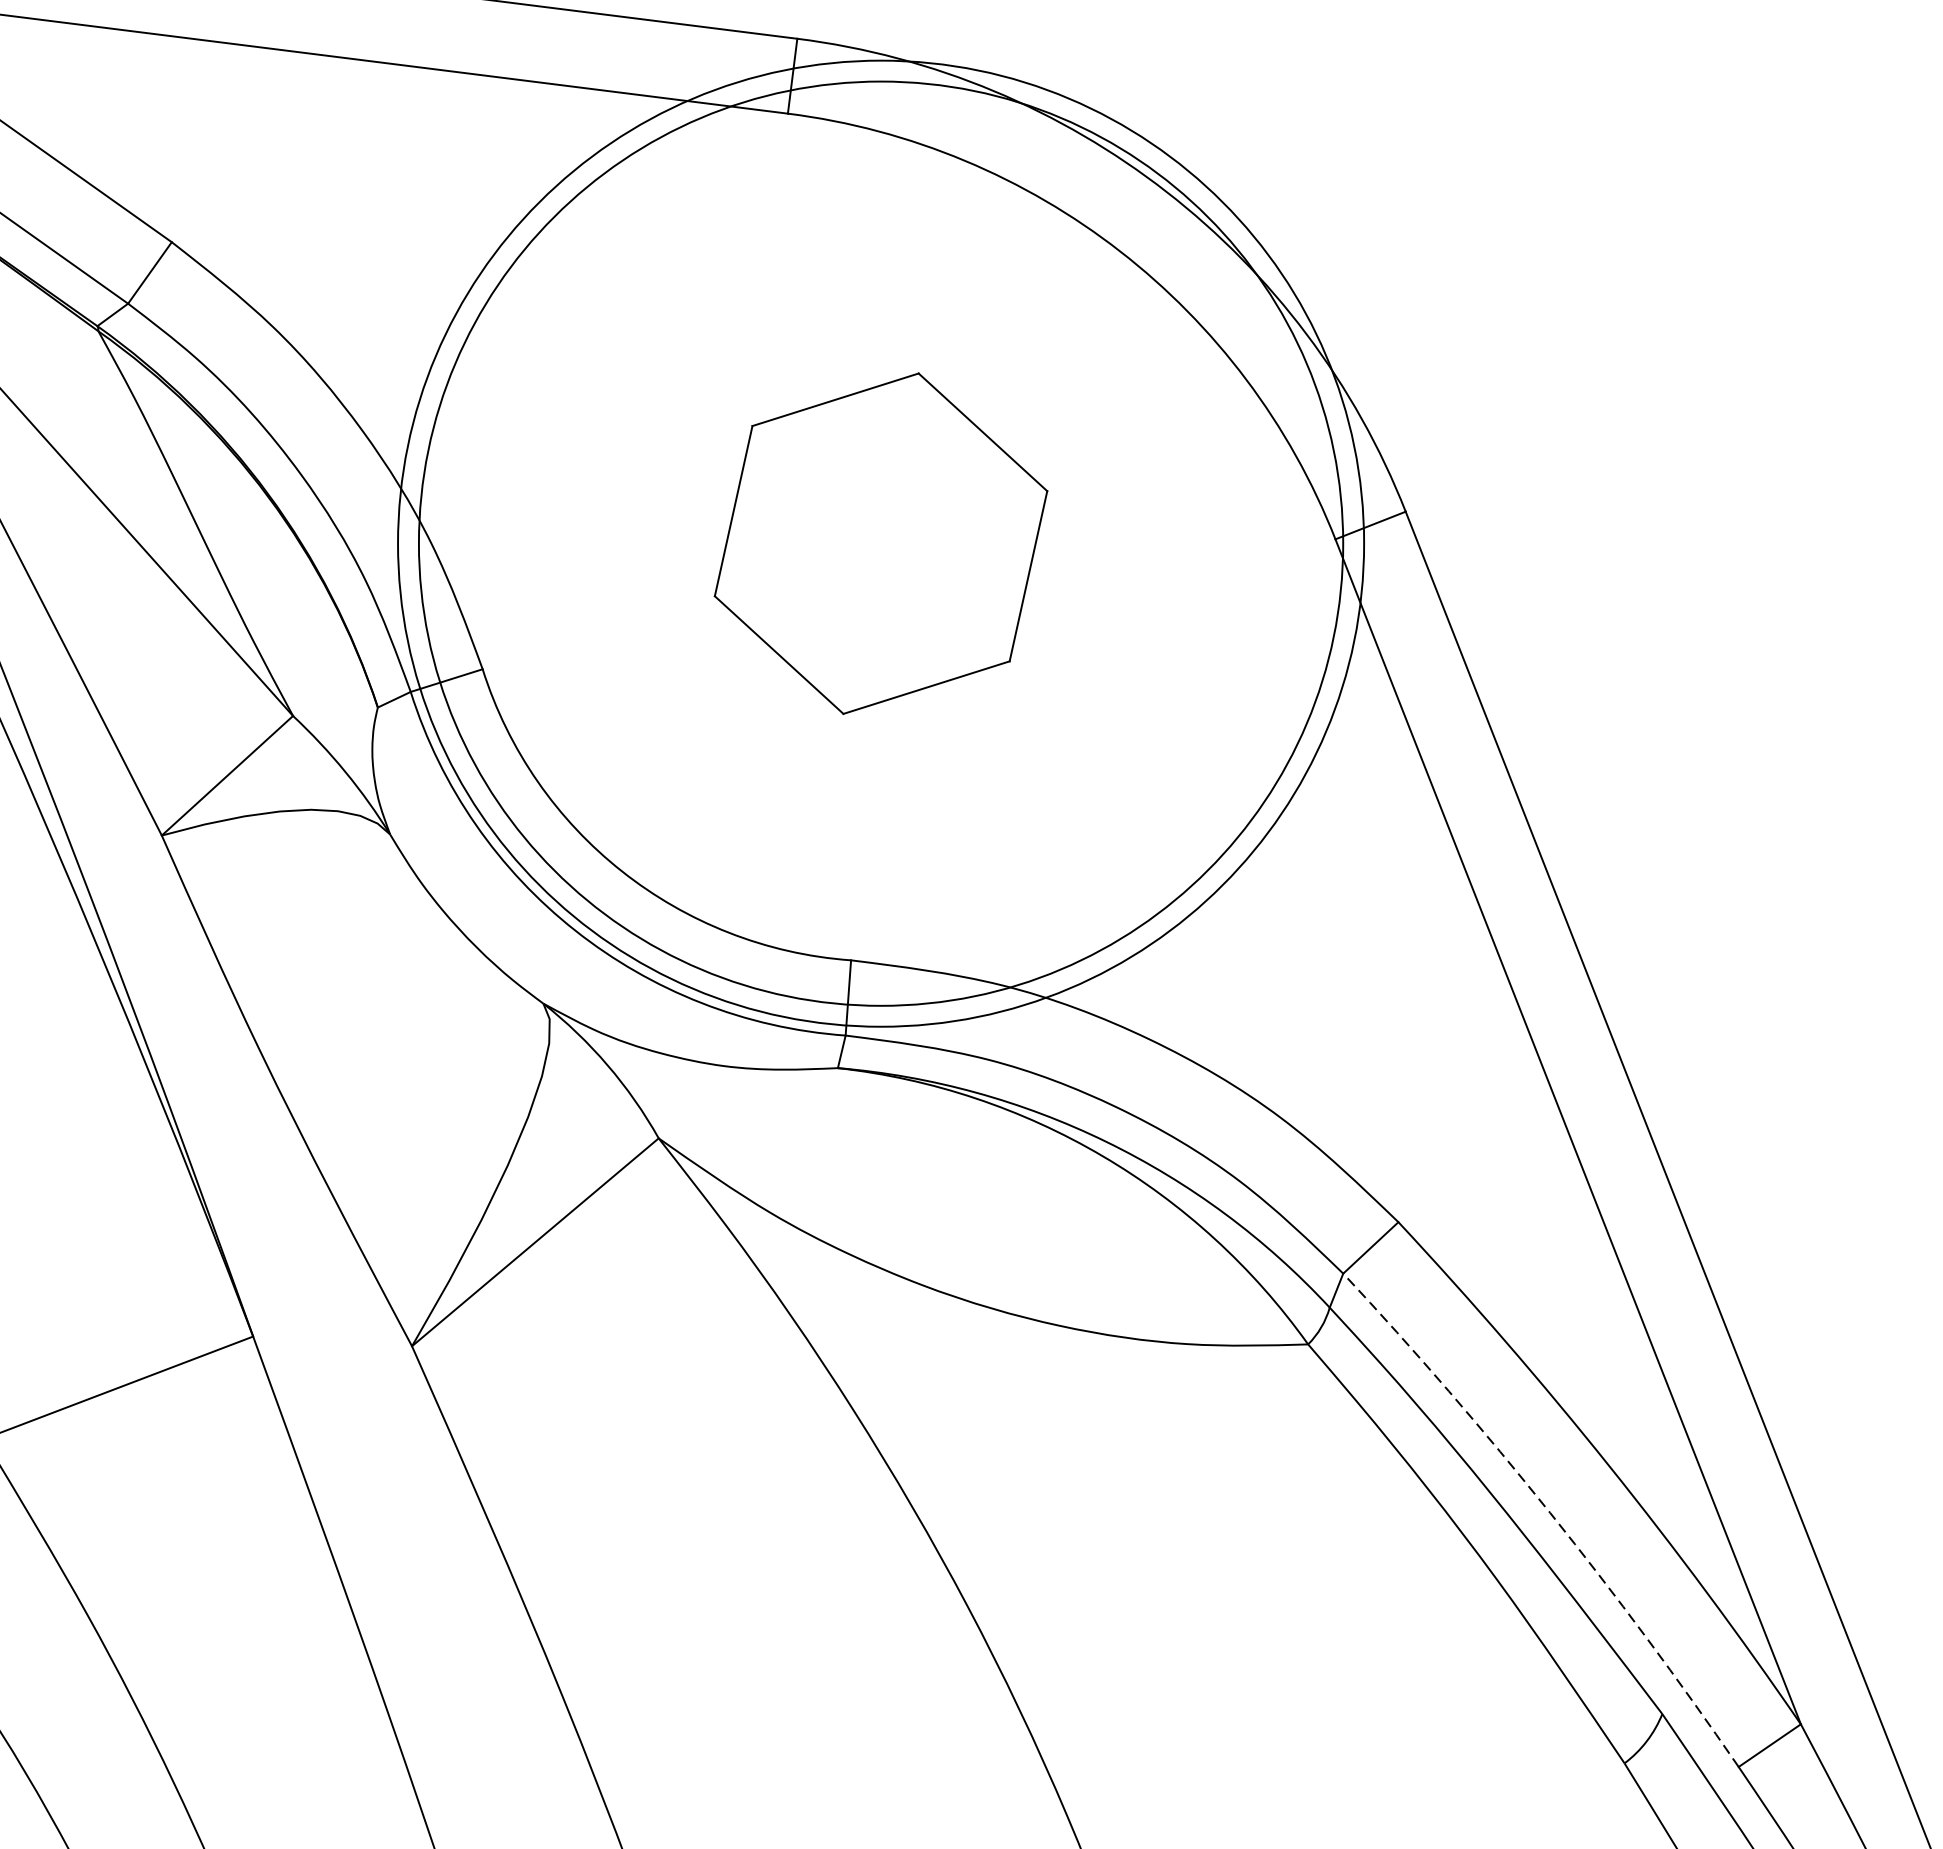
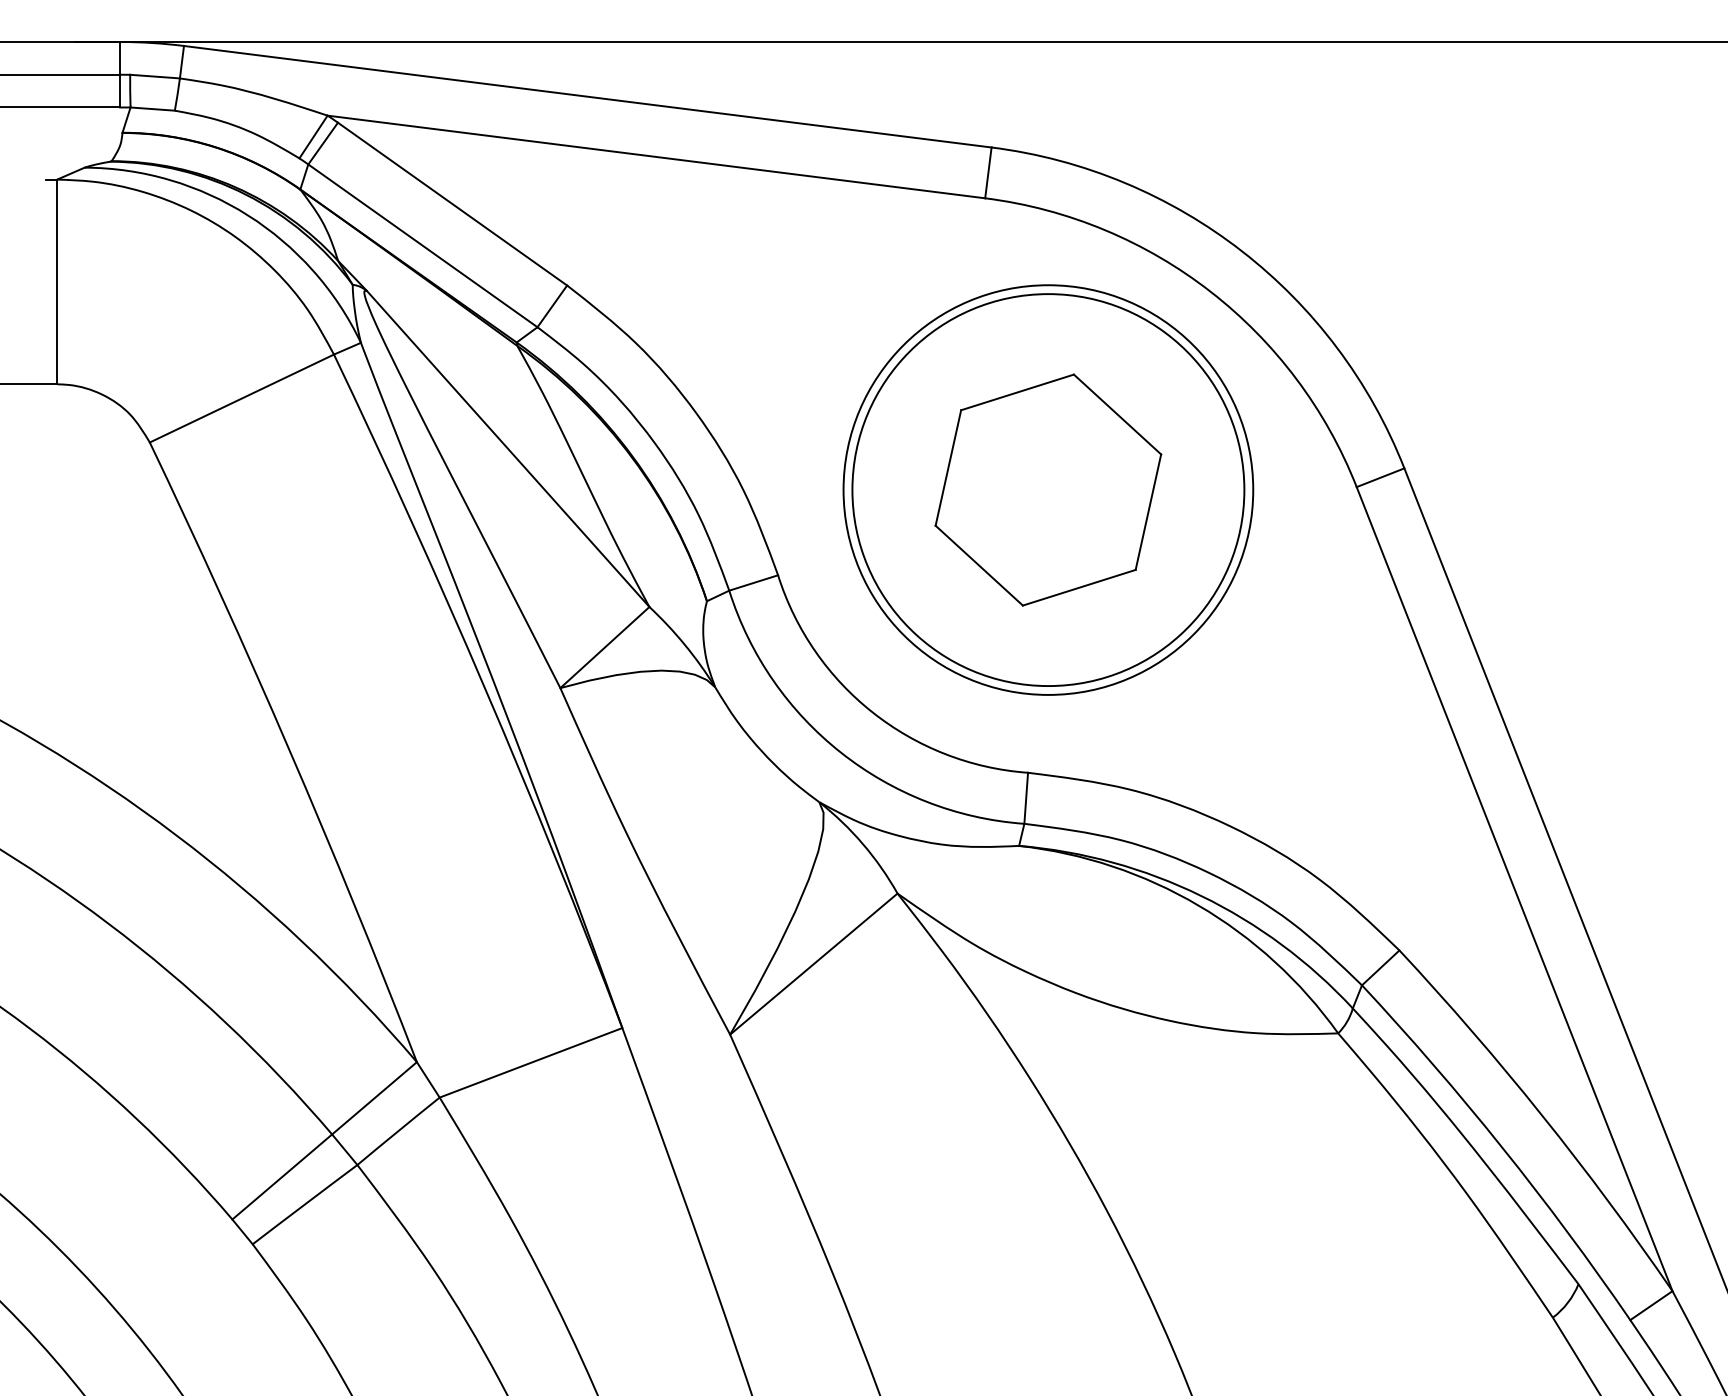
circle: (881, 542) -> (1048, 489), size x0.62
circle: (881, 544) -> (1048, 490), size x0.62
arc: (1550, 1512) -> (1502, 1147), dashed -> solid

